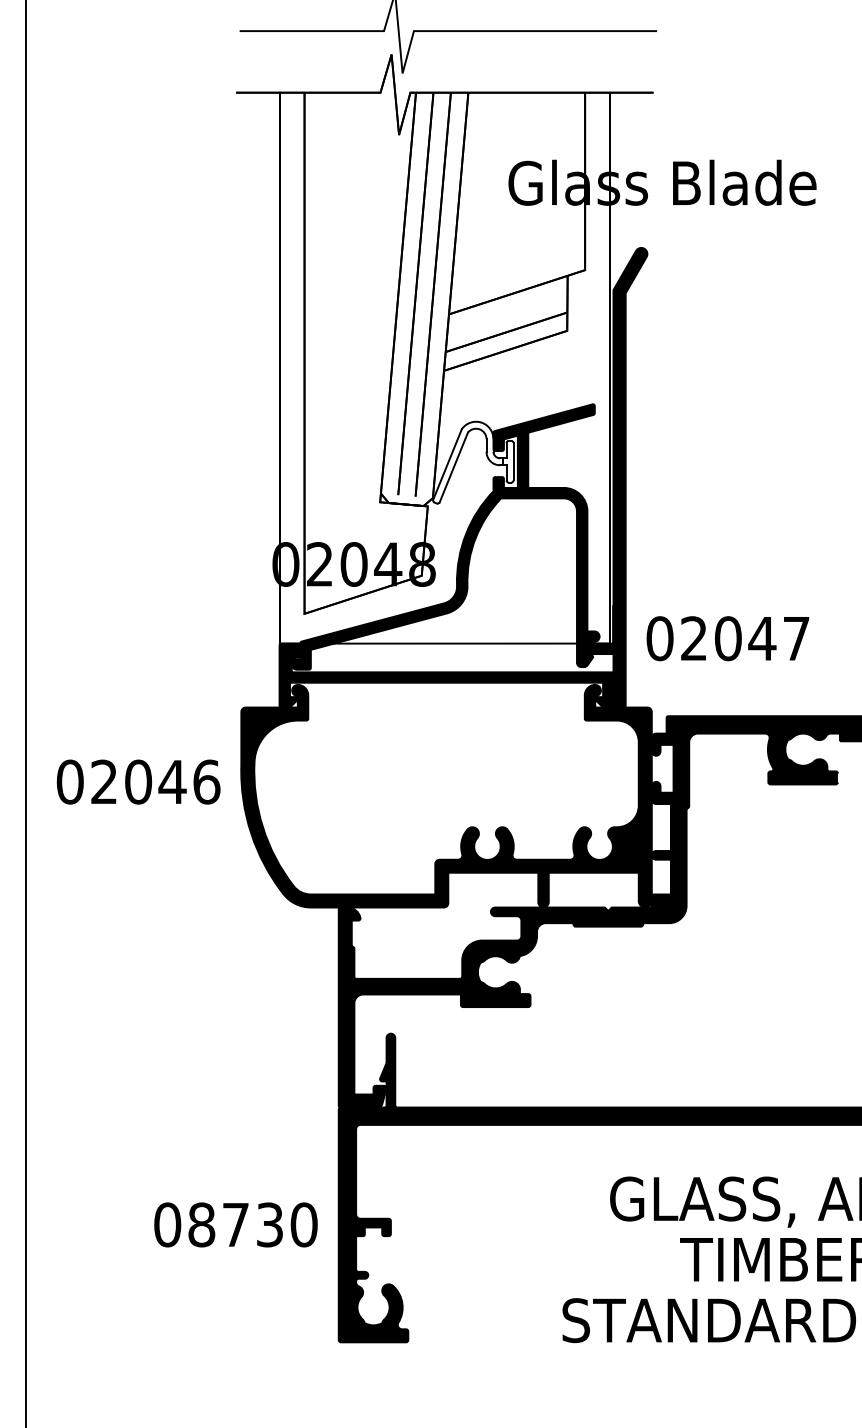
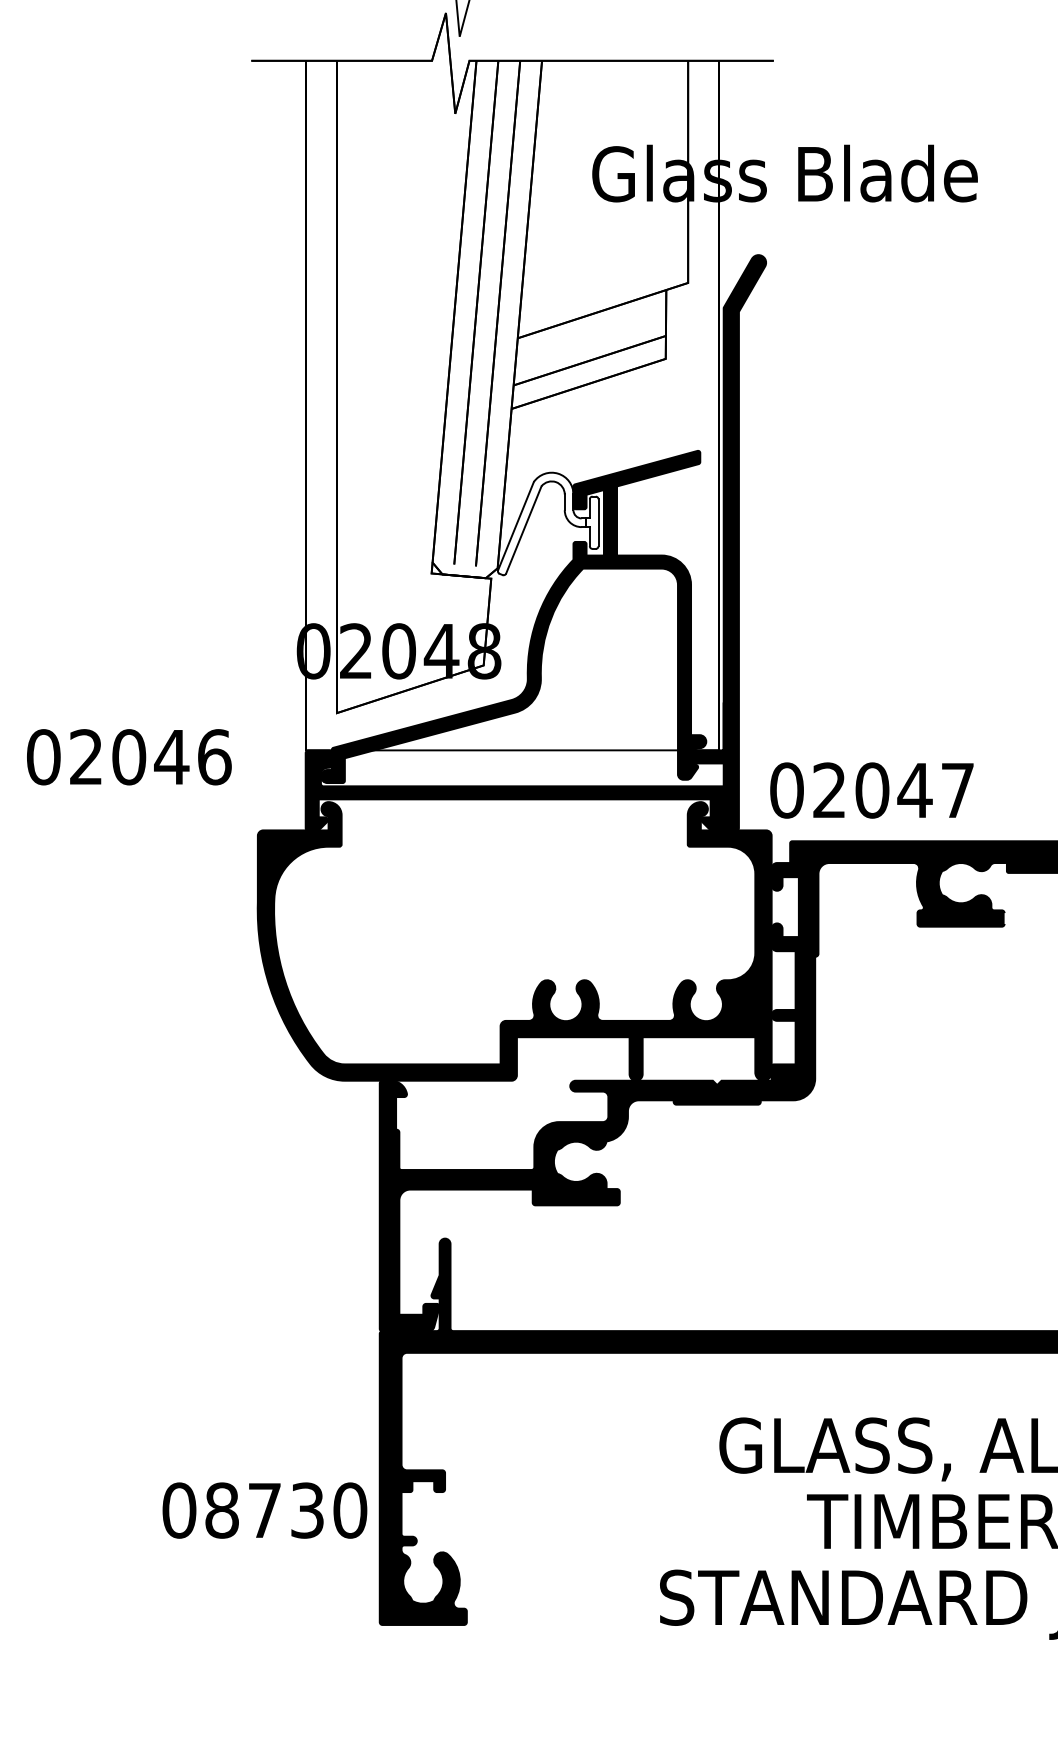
text: (727, 638) -> (871, 790), moved
text: (138, 781) -> (129, 756), moved
text: (235, 1224) -> (264, 1510), moved

